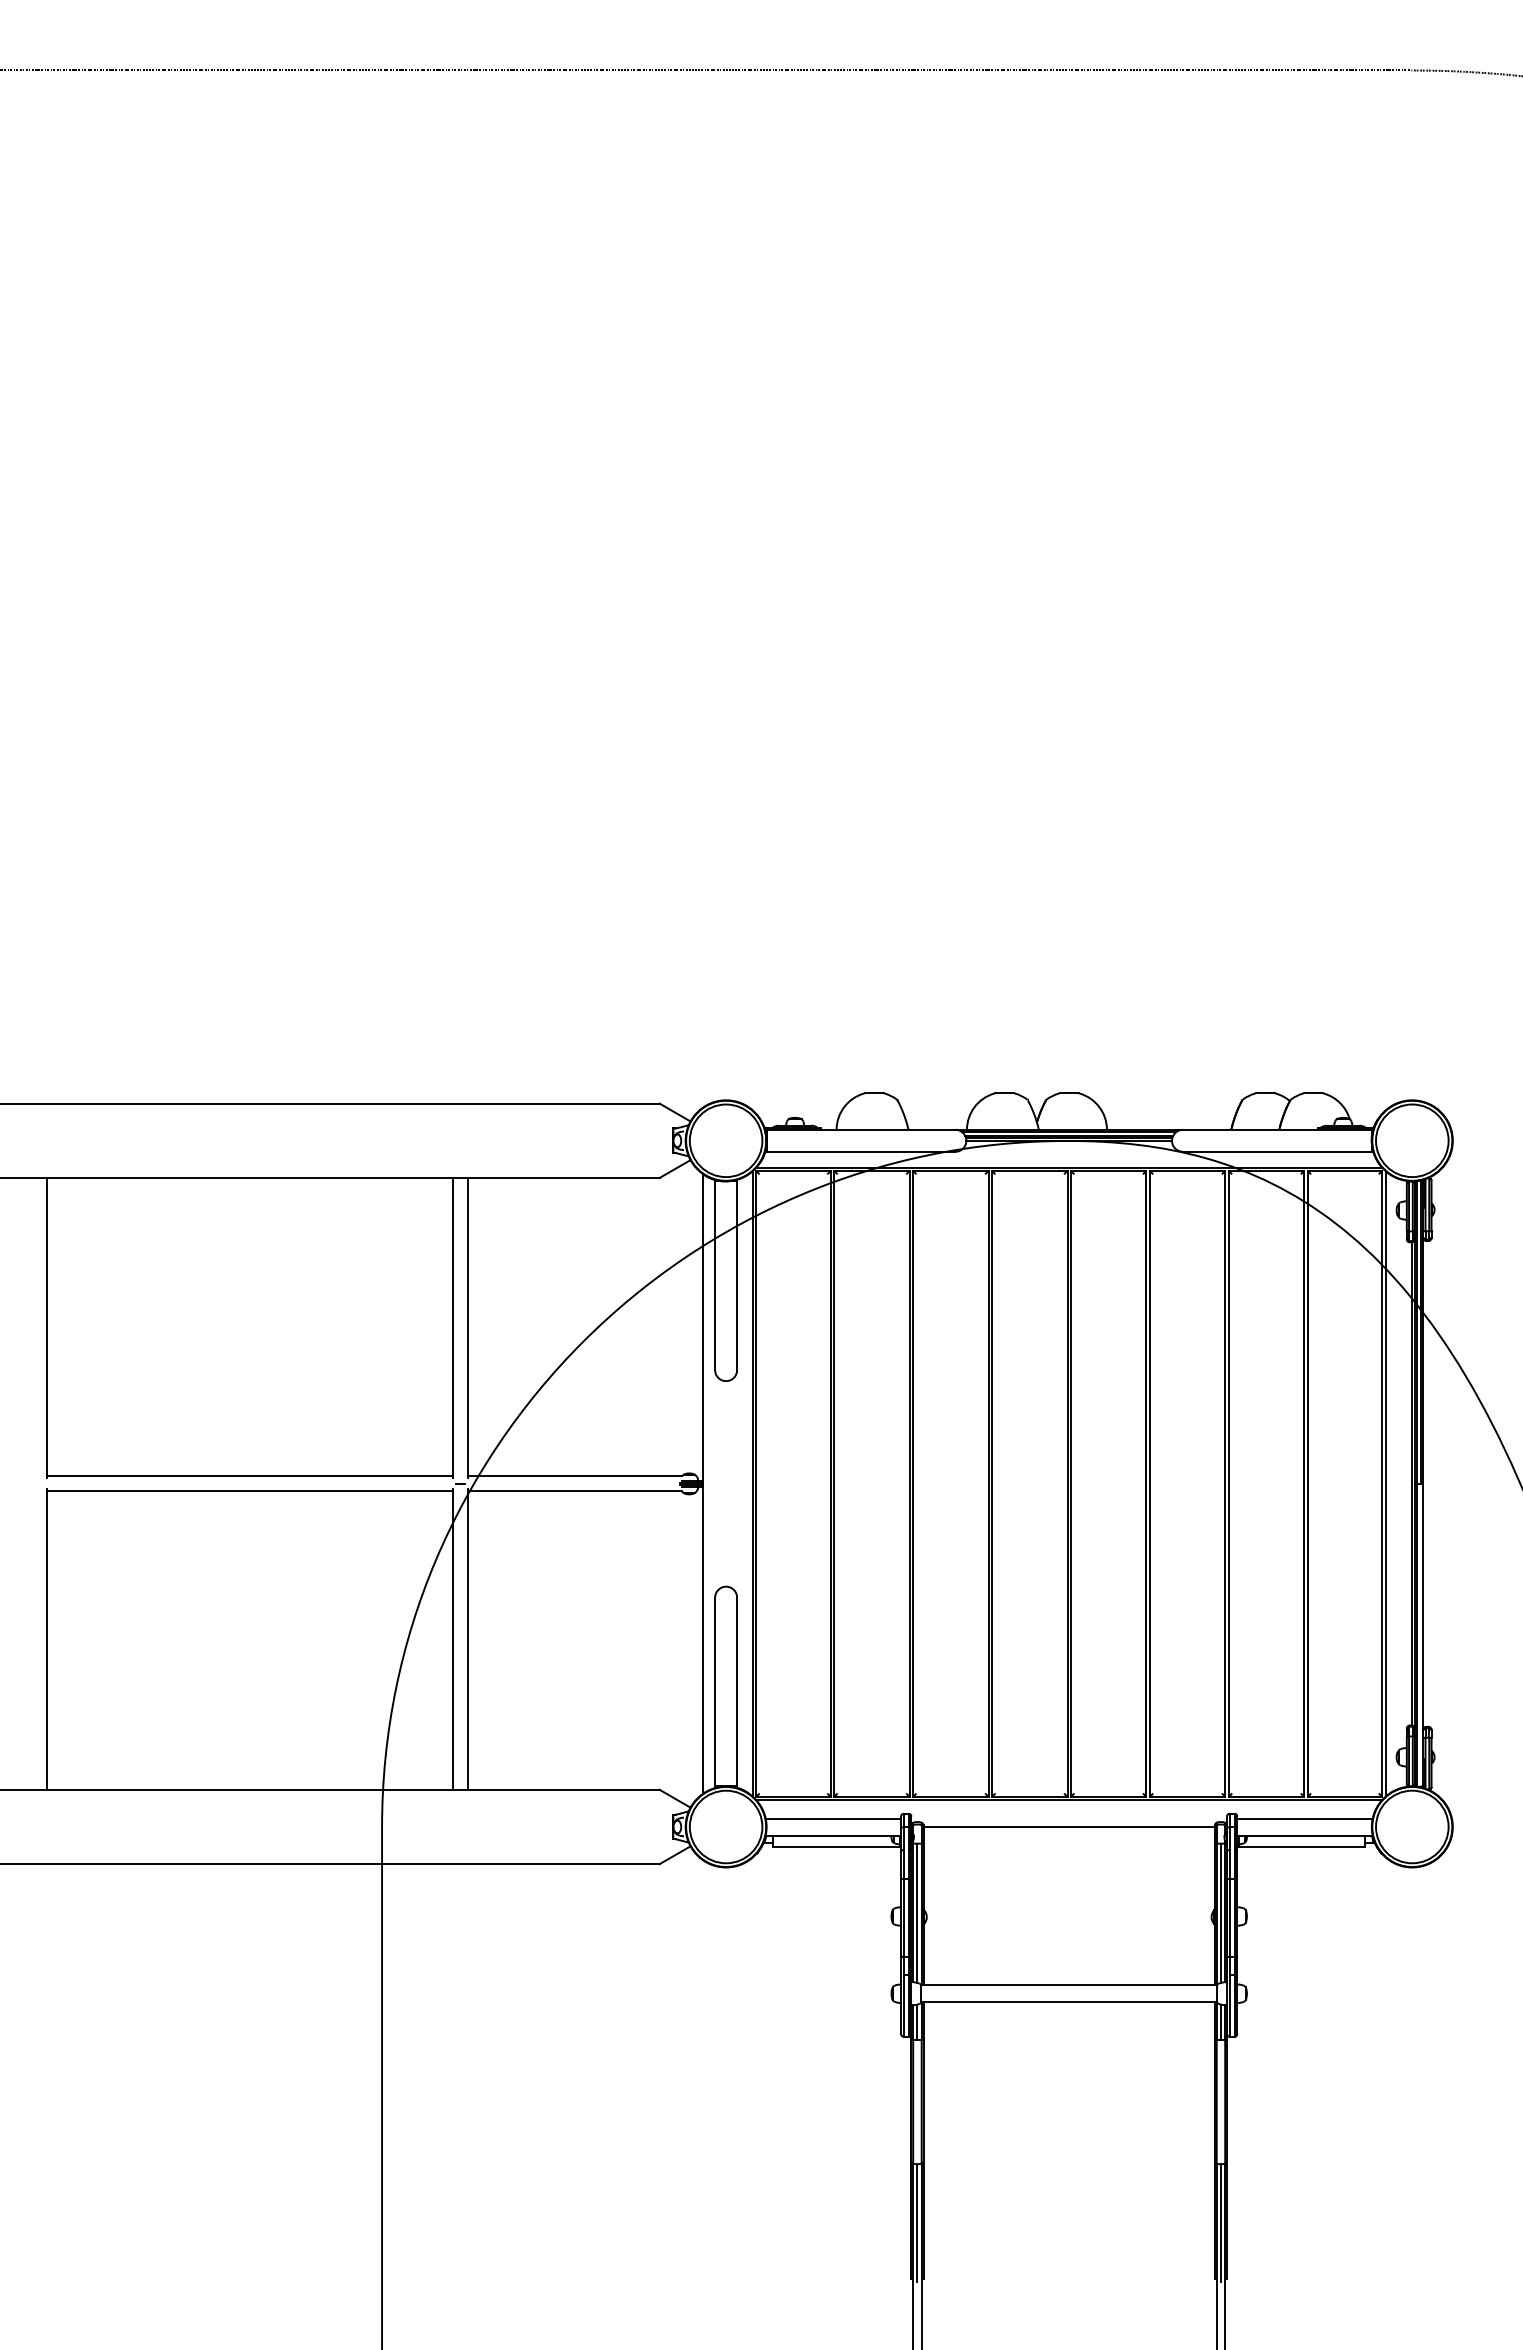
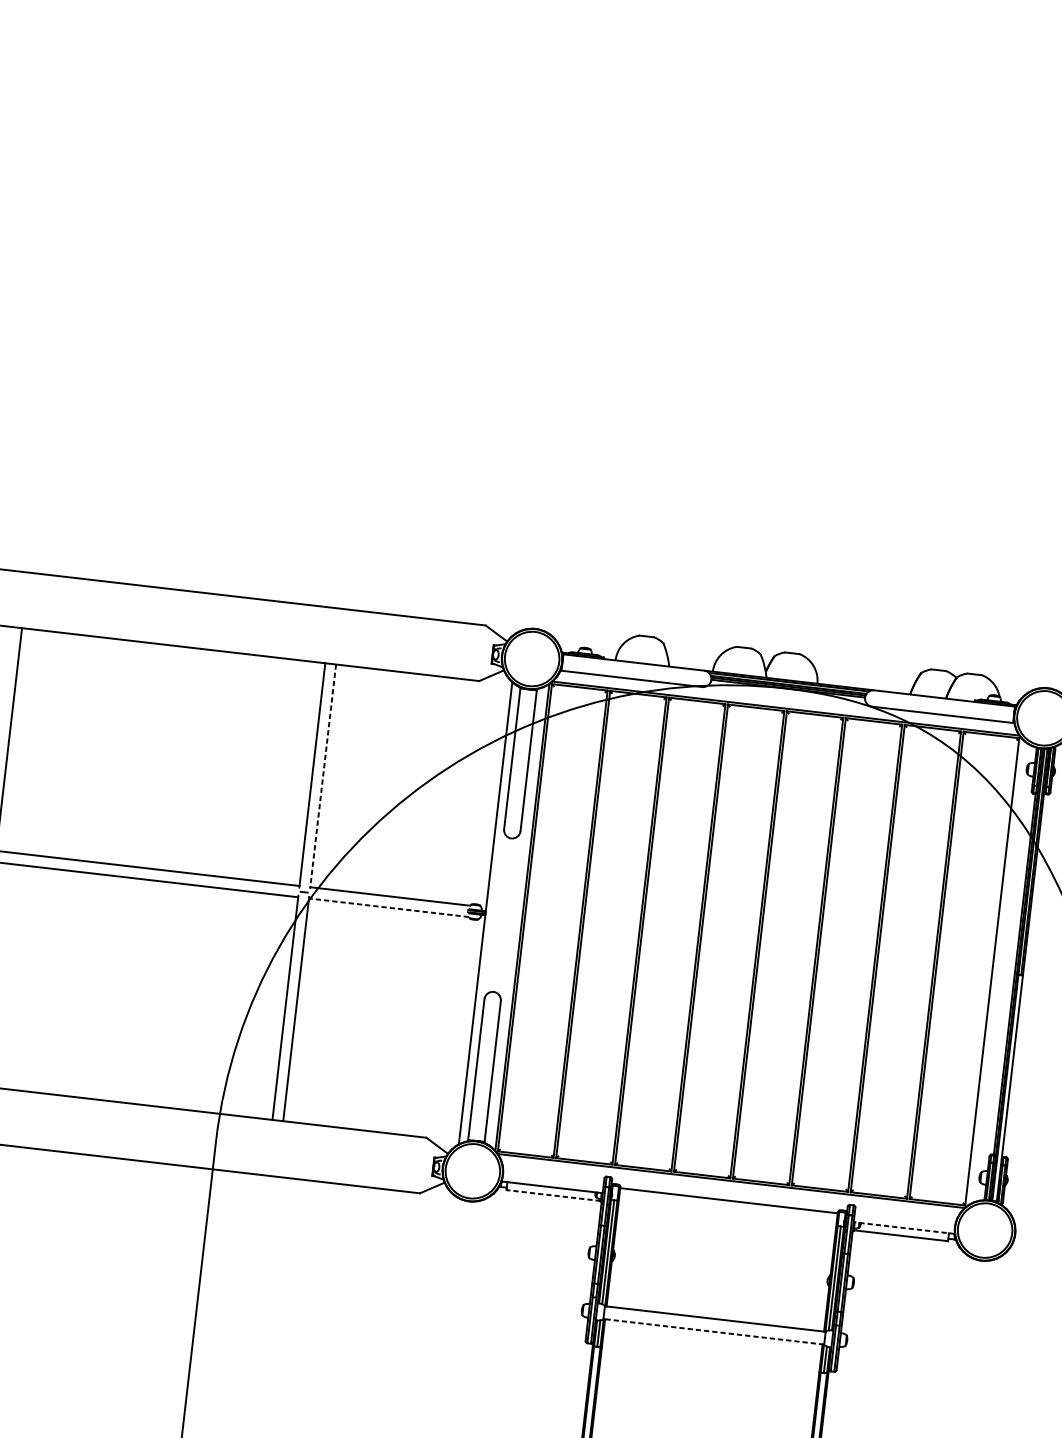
line: (467, 1328) -> (322, 776), solid -> dashed
line: (1385, 1483) -> (994, 971), removed
line: (574, 1491) -> (388, 907), solid -> dashed
line: (833, 1818) -> (553, 1174), removed
line: (1304, 1818) -> (905, 1214), removed
line: (1305, 1836) -> (904, 1228), solid -> dashed
line: (836, 1846) -> (553, 1195), solid -> dashed
line: (1069, 2002) -> (714, 1331), solid -> dashed

